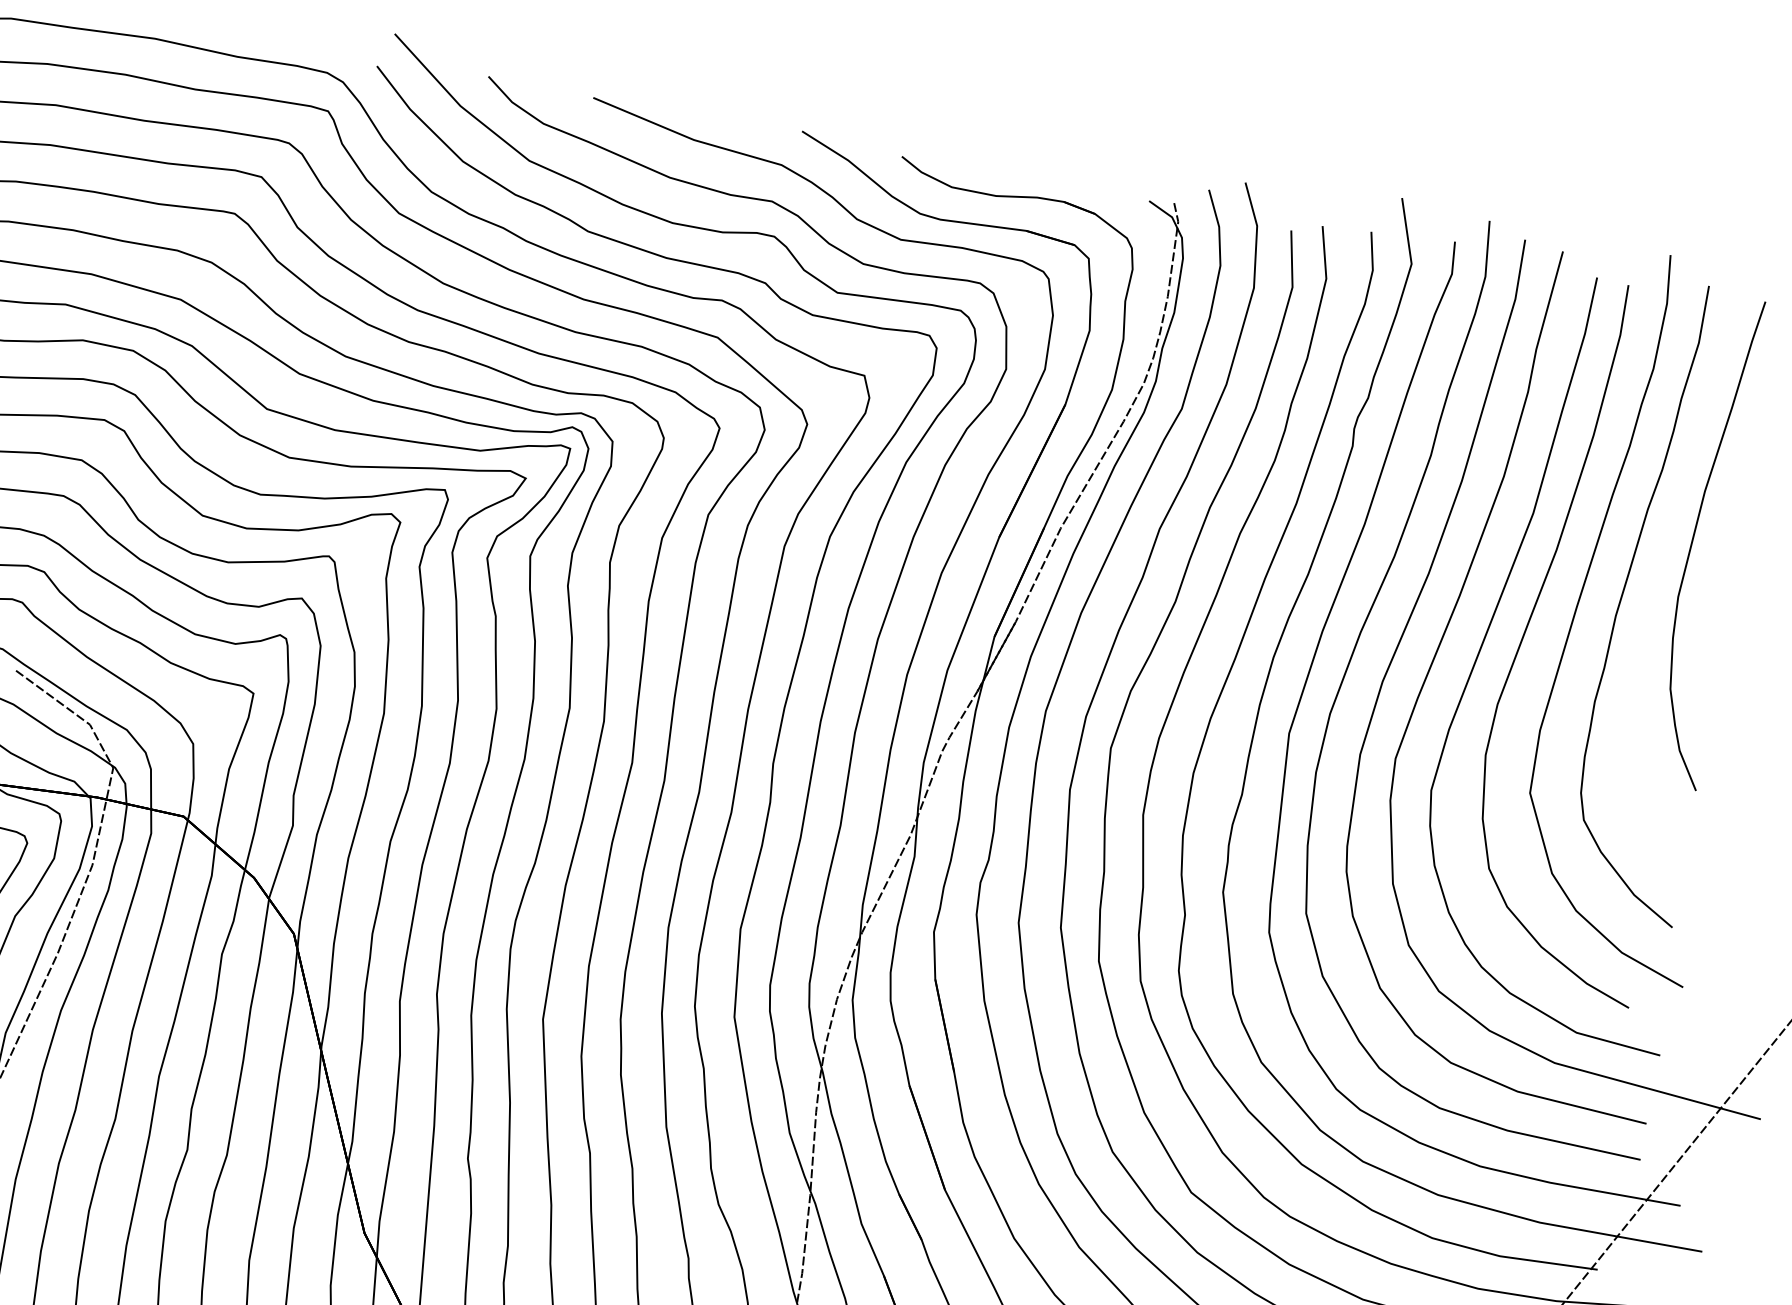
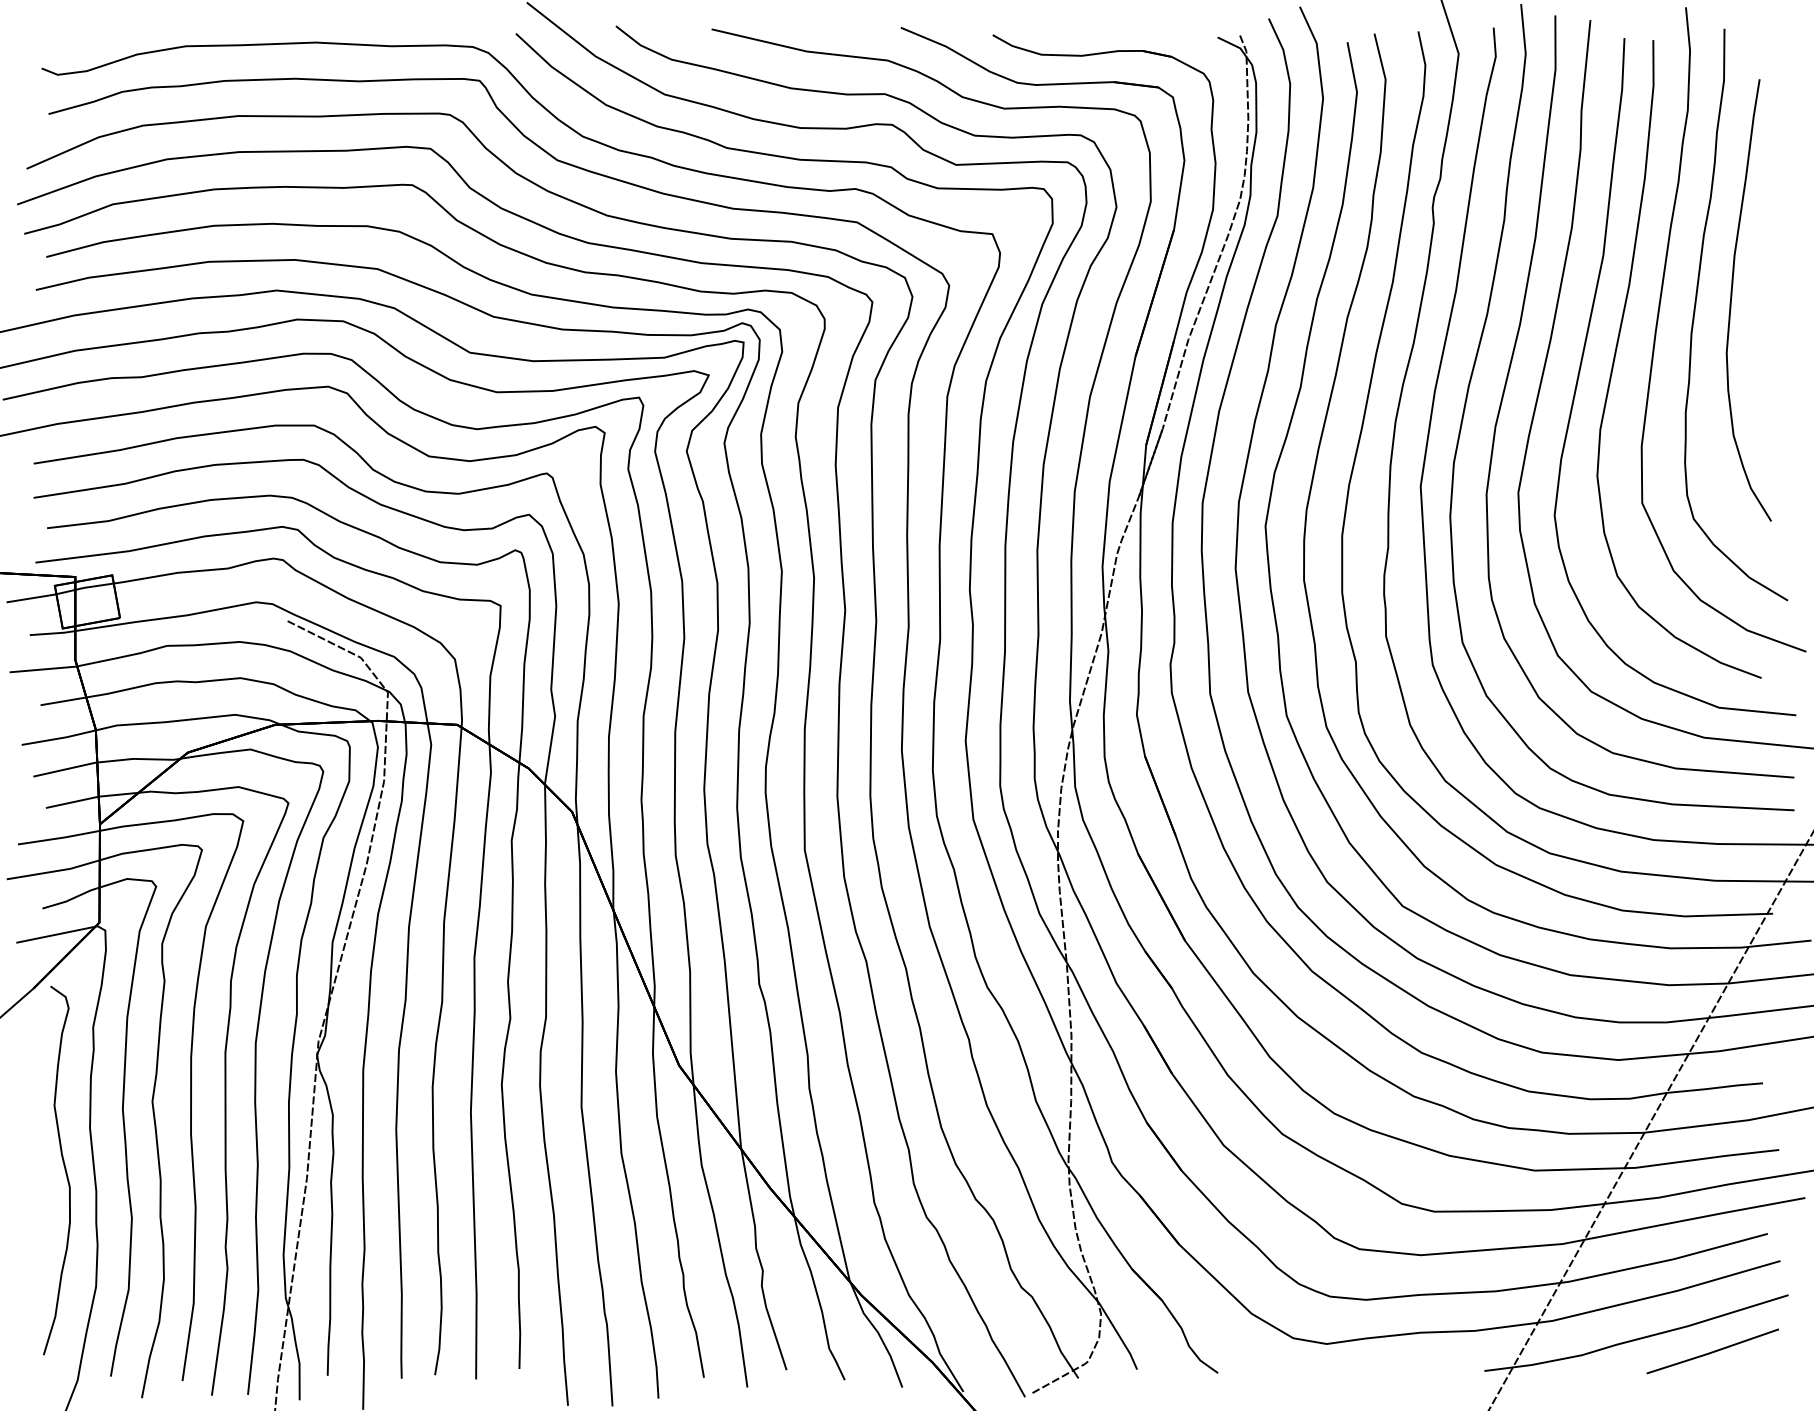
curve: (1694, 537) -> (1732, 297), moved

